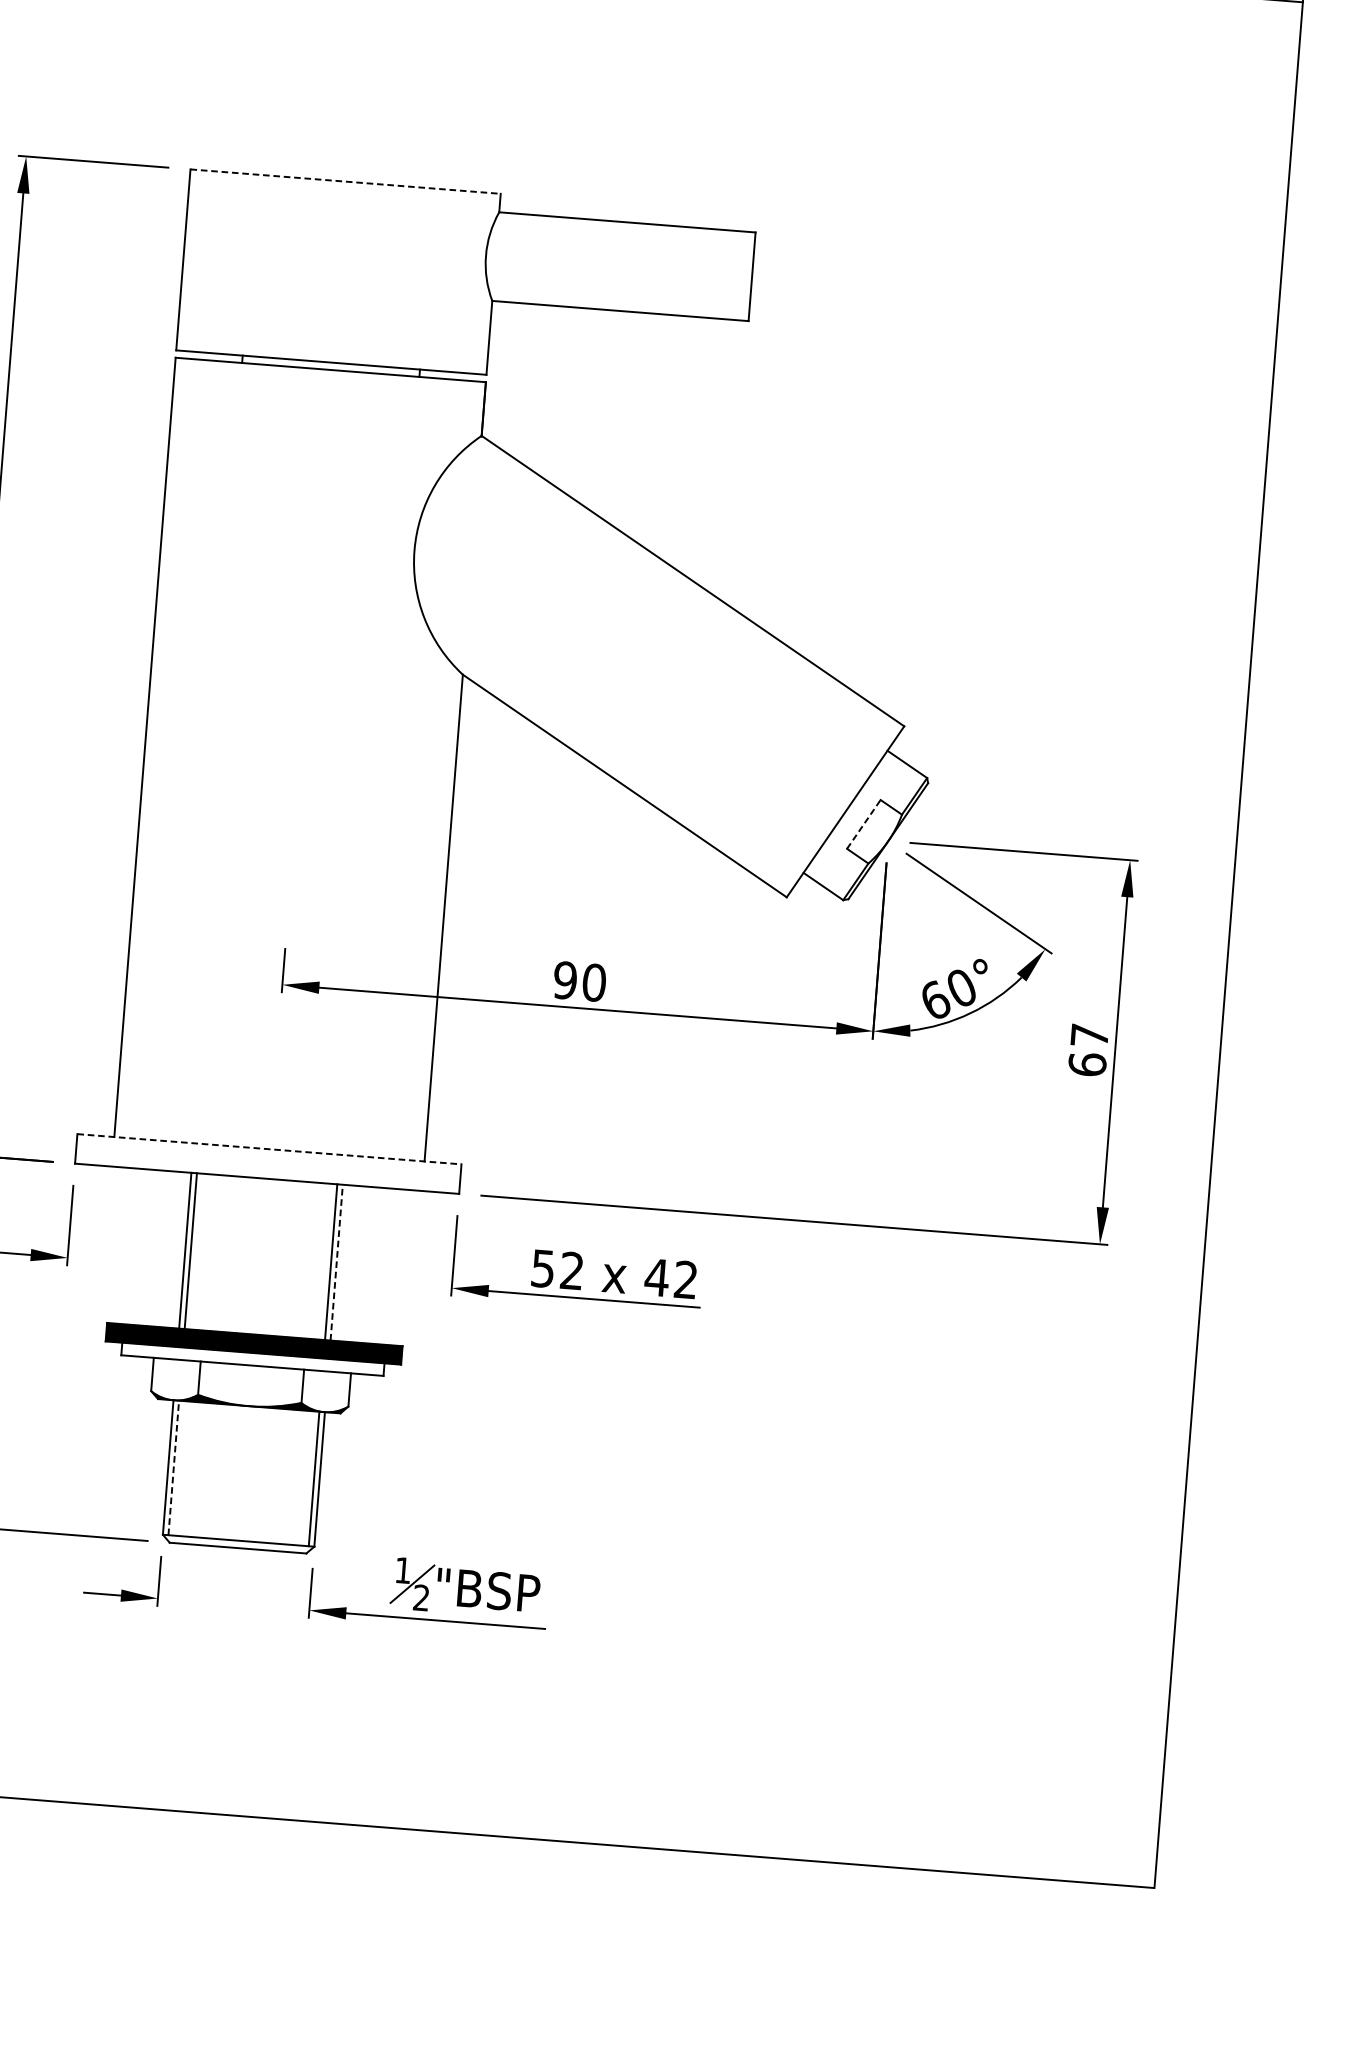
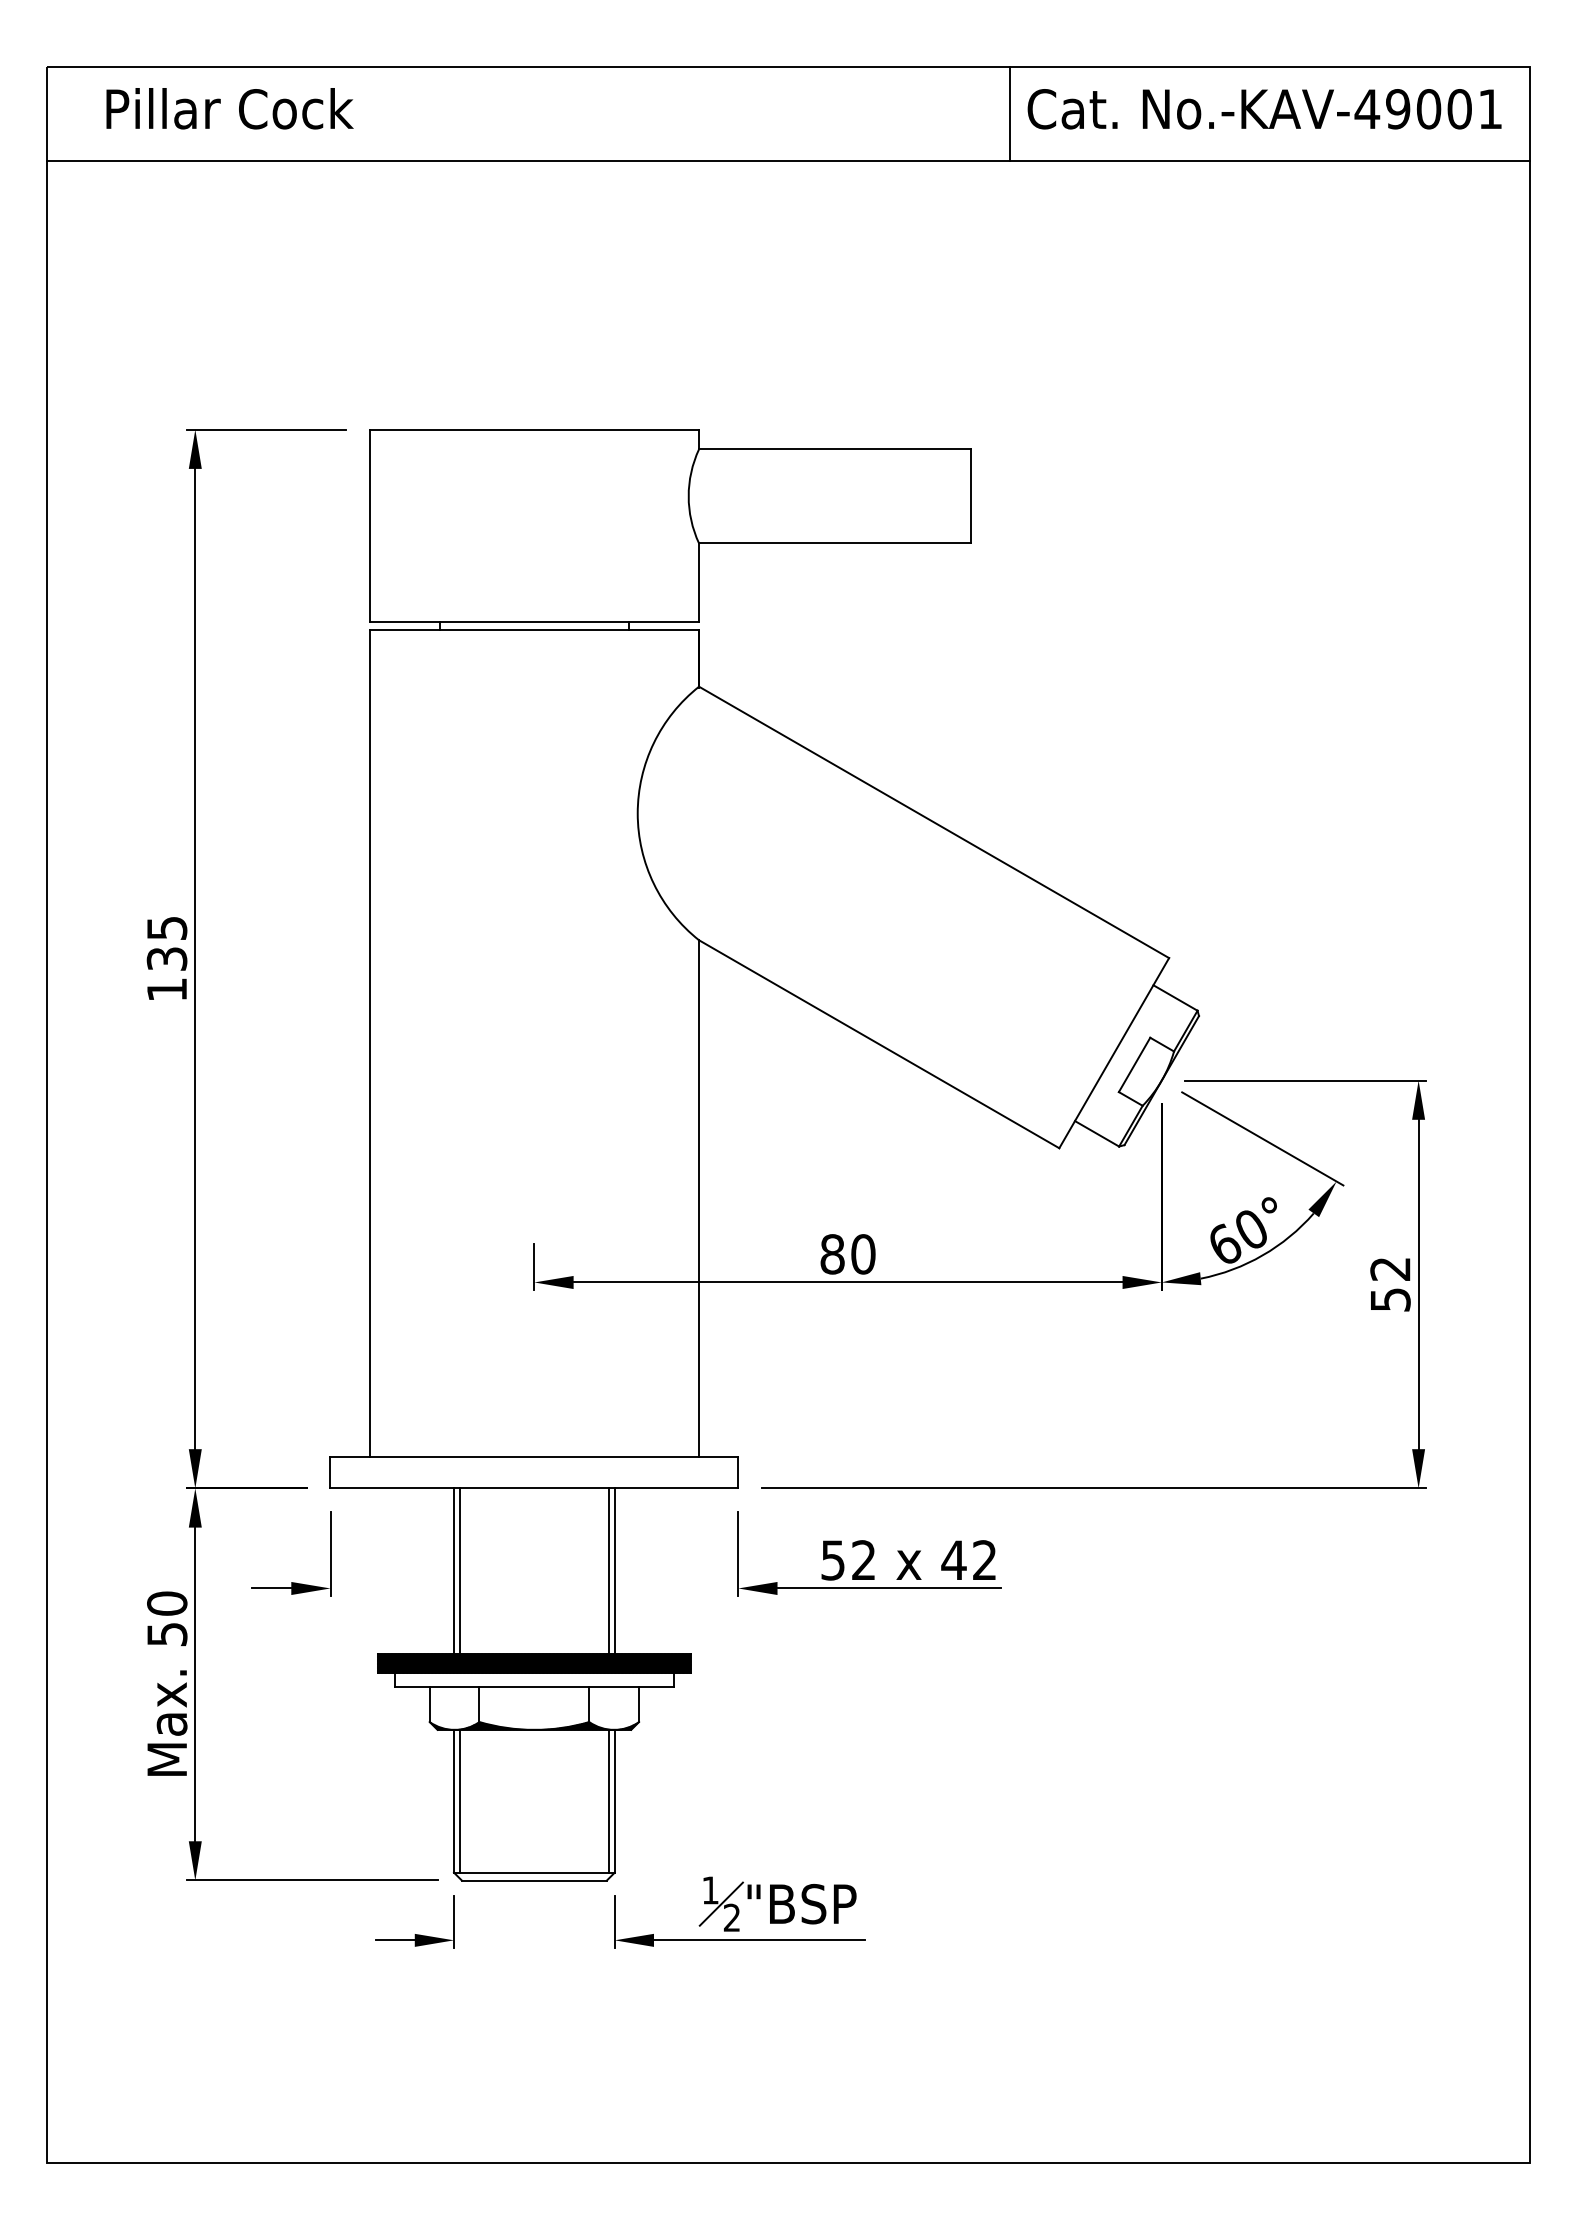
line: (345, 181) -> (534, 429), dashed -> solid
line: (863, 824) -> (1134, 1064), dashed -> solid
text: (565, 980) -> (832, 1254), 90 -> 80
text: (1088, 1050) -> (1390, 1284), 67 -> 52
line: (269, 1149) -> (534, 1457), dashed -> solid
line: (336, 1262) -> (614, 1571), dashed -> solid
line: (173, 1467) -> (459, 1800), dashed -> solid

